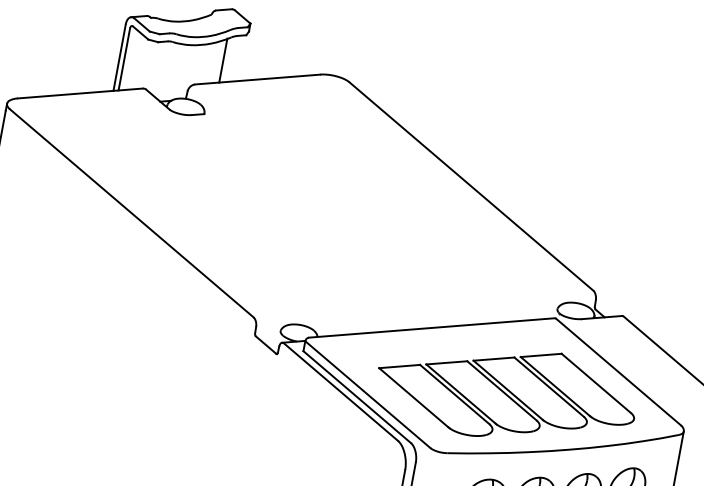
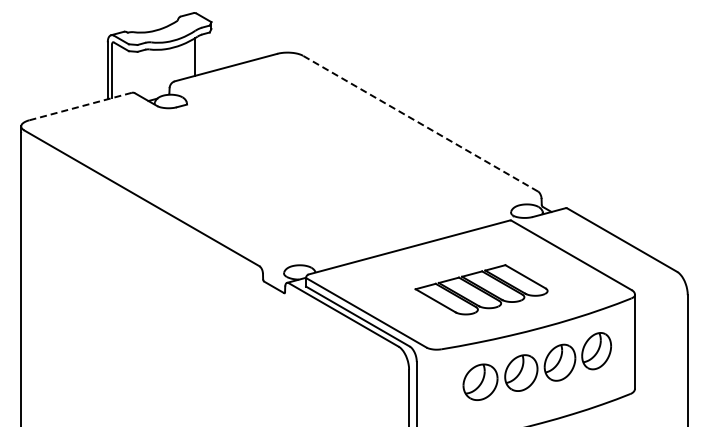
line: (80, 93) -> (80, 106), solid -> dashed
line: (471, 186) -> (420, 123), solid -> dashed
part: (506, 392) -> (481, 289), size x0.6

